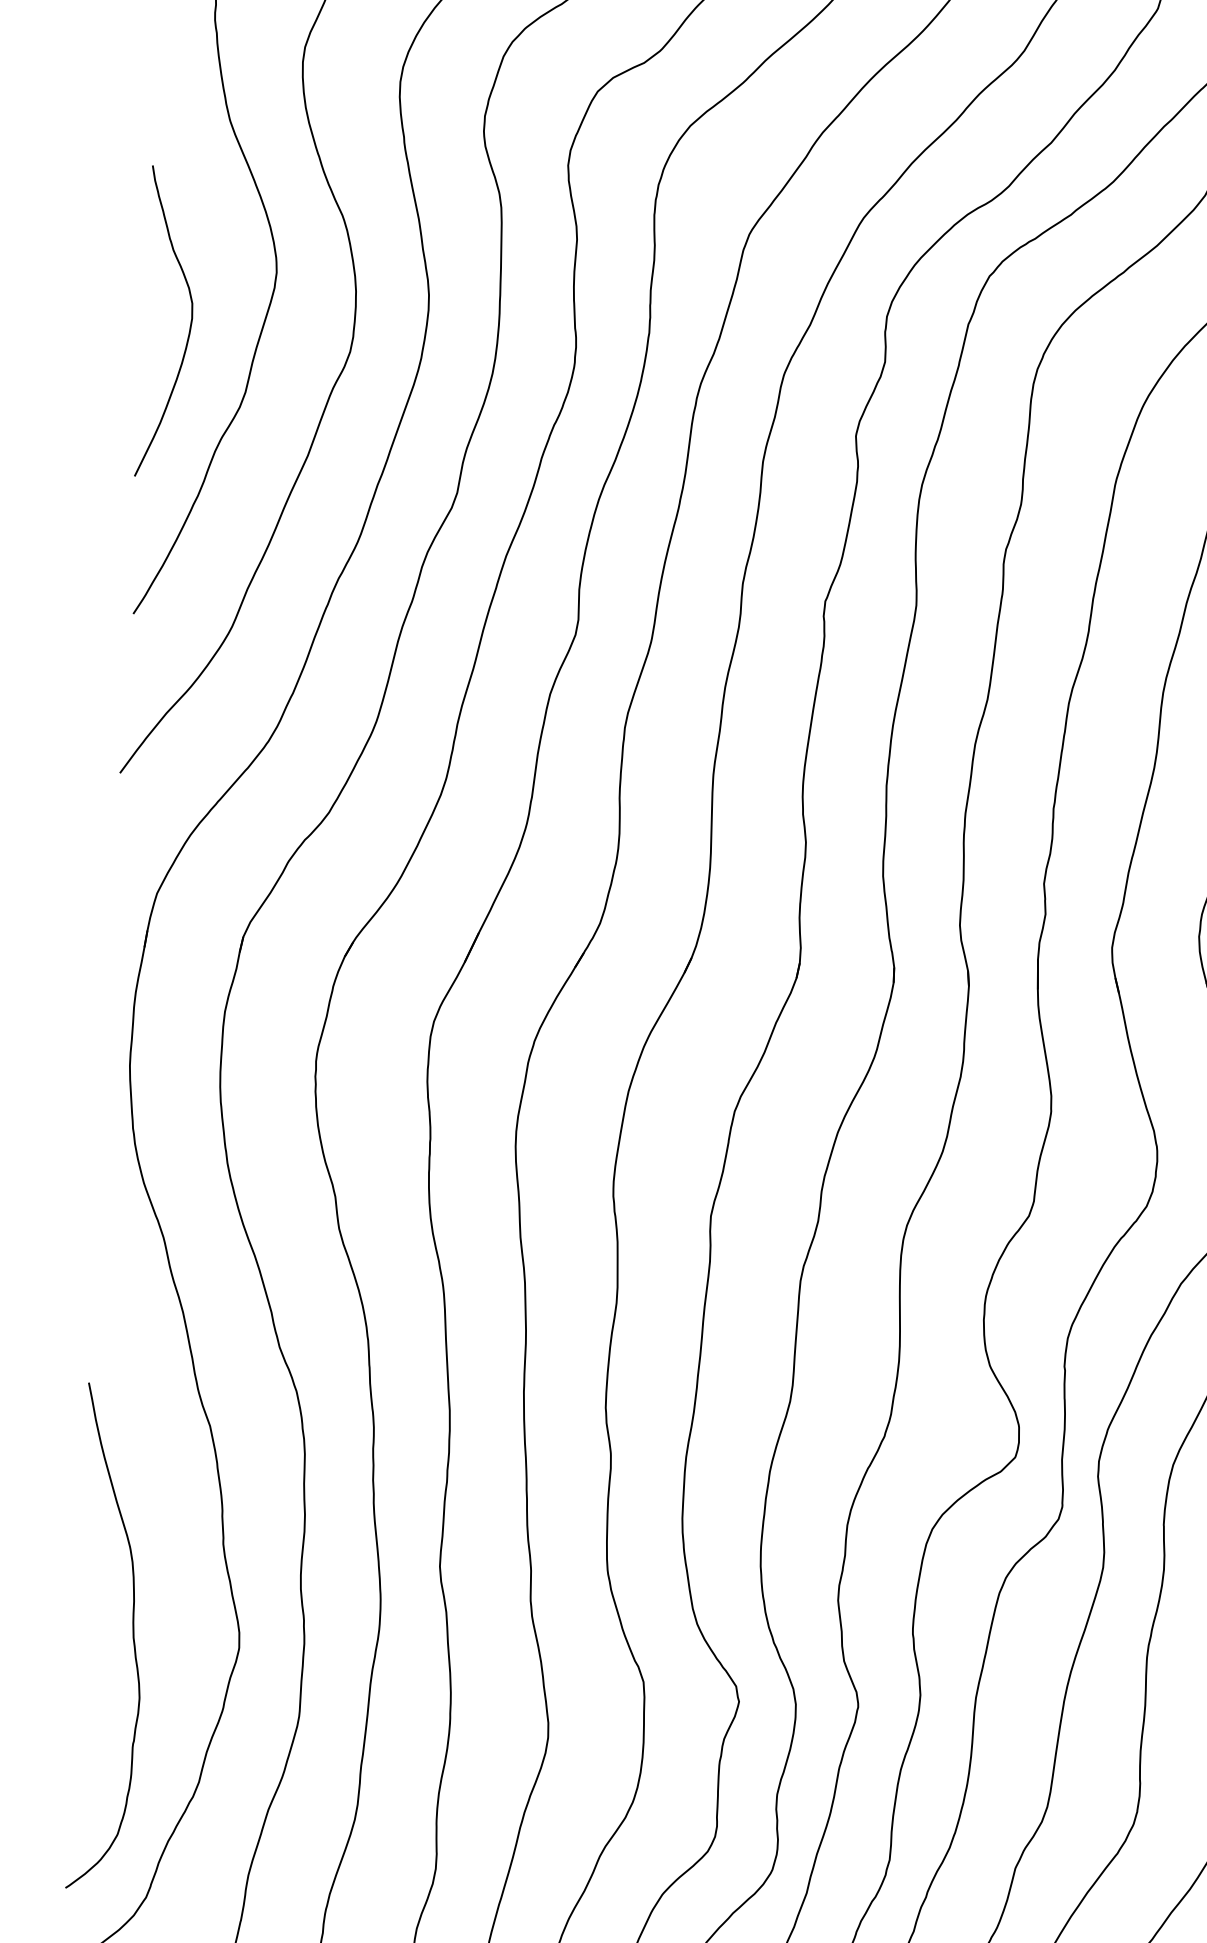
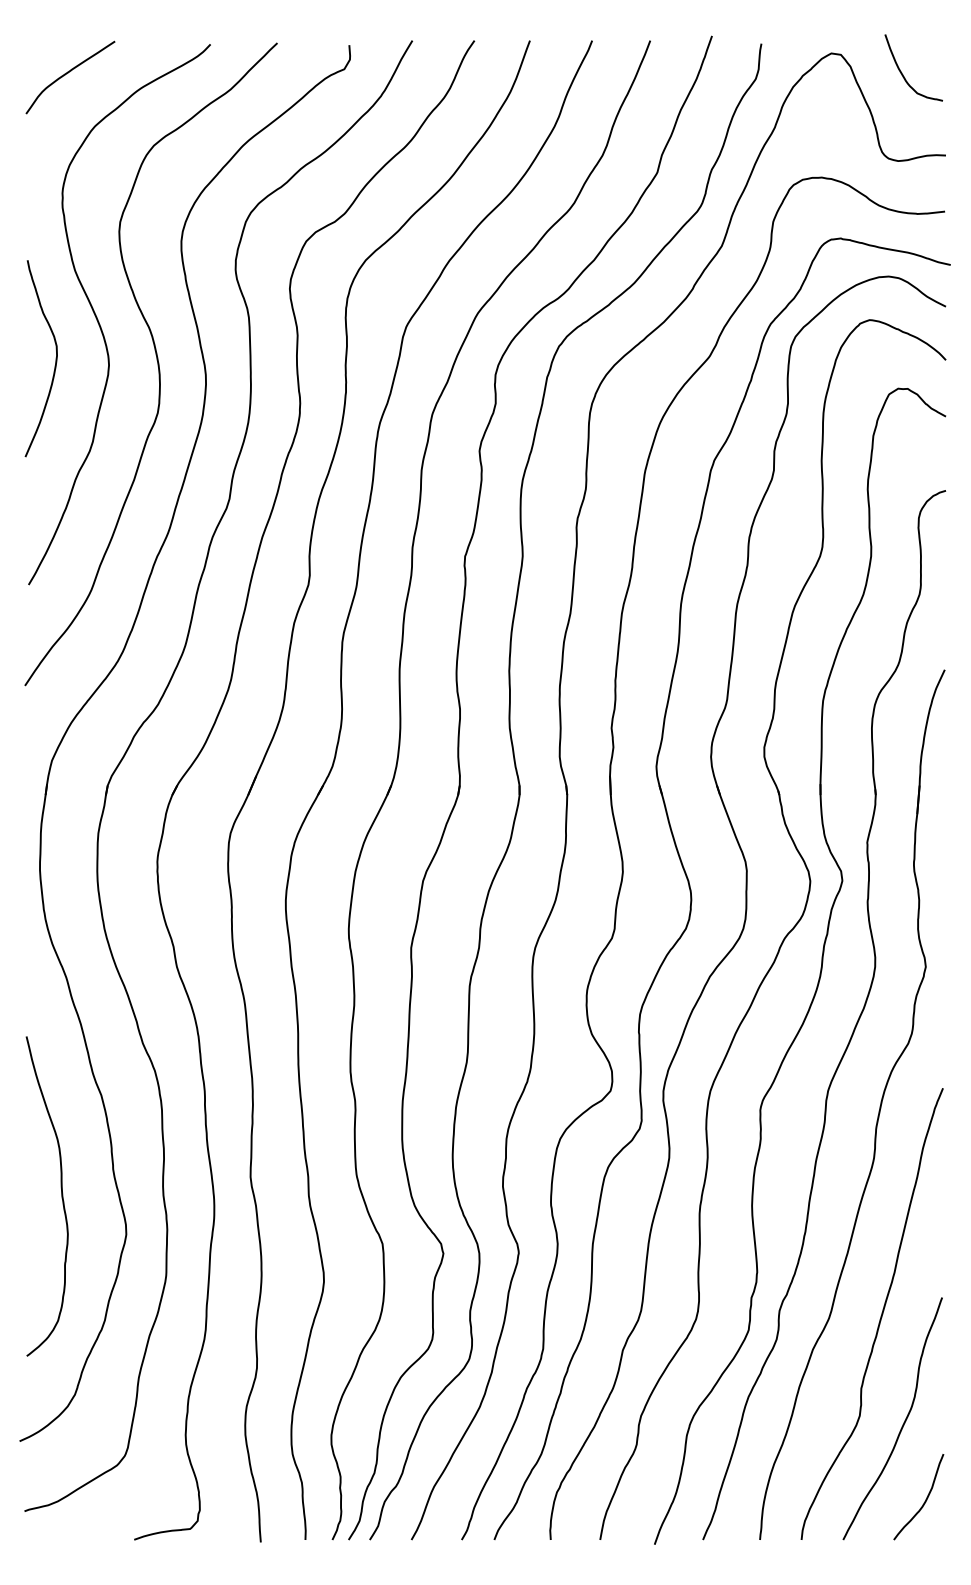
curve: (189, 322) -> (55, 358), moved
curve: (132, 1638) -> (61, 1196), moved

